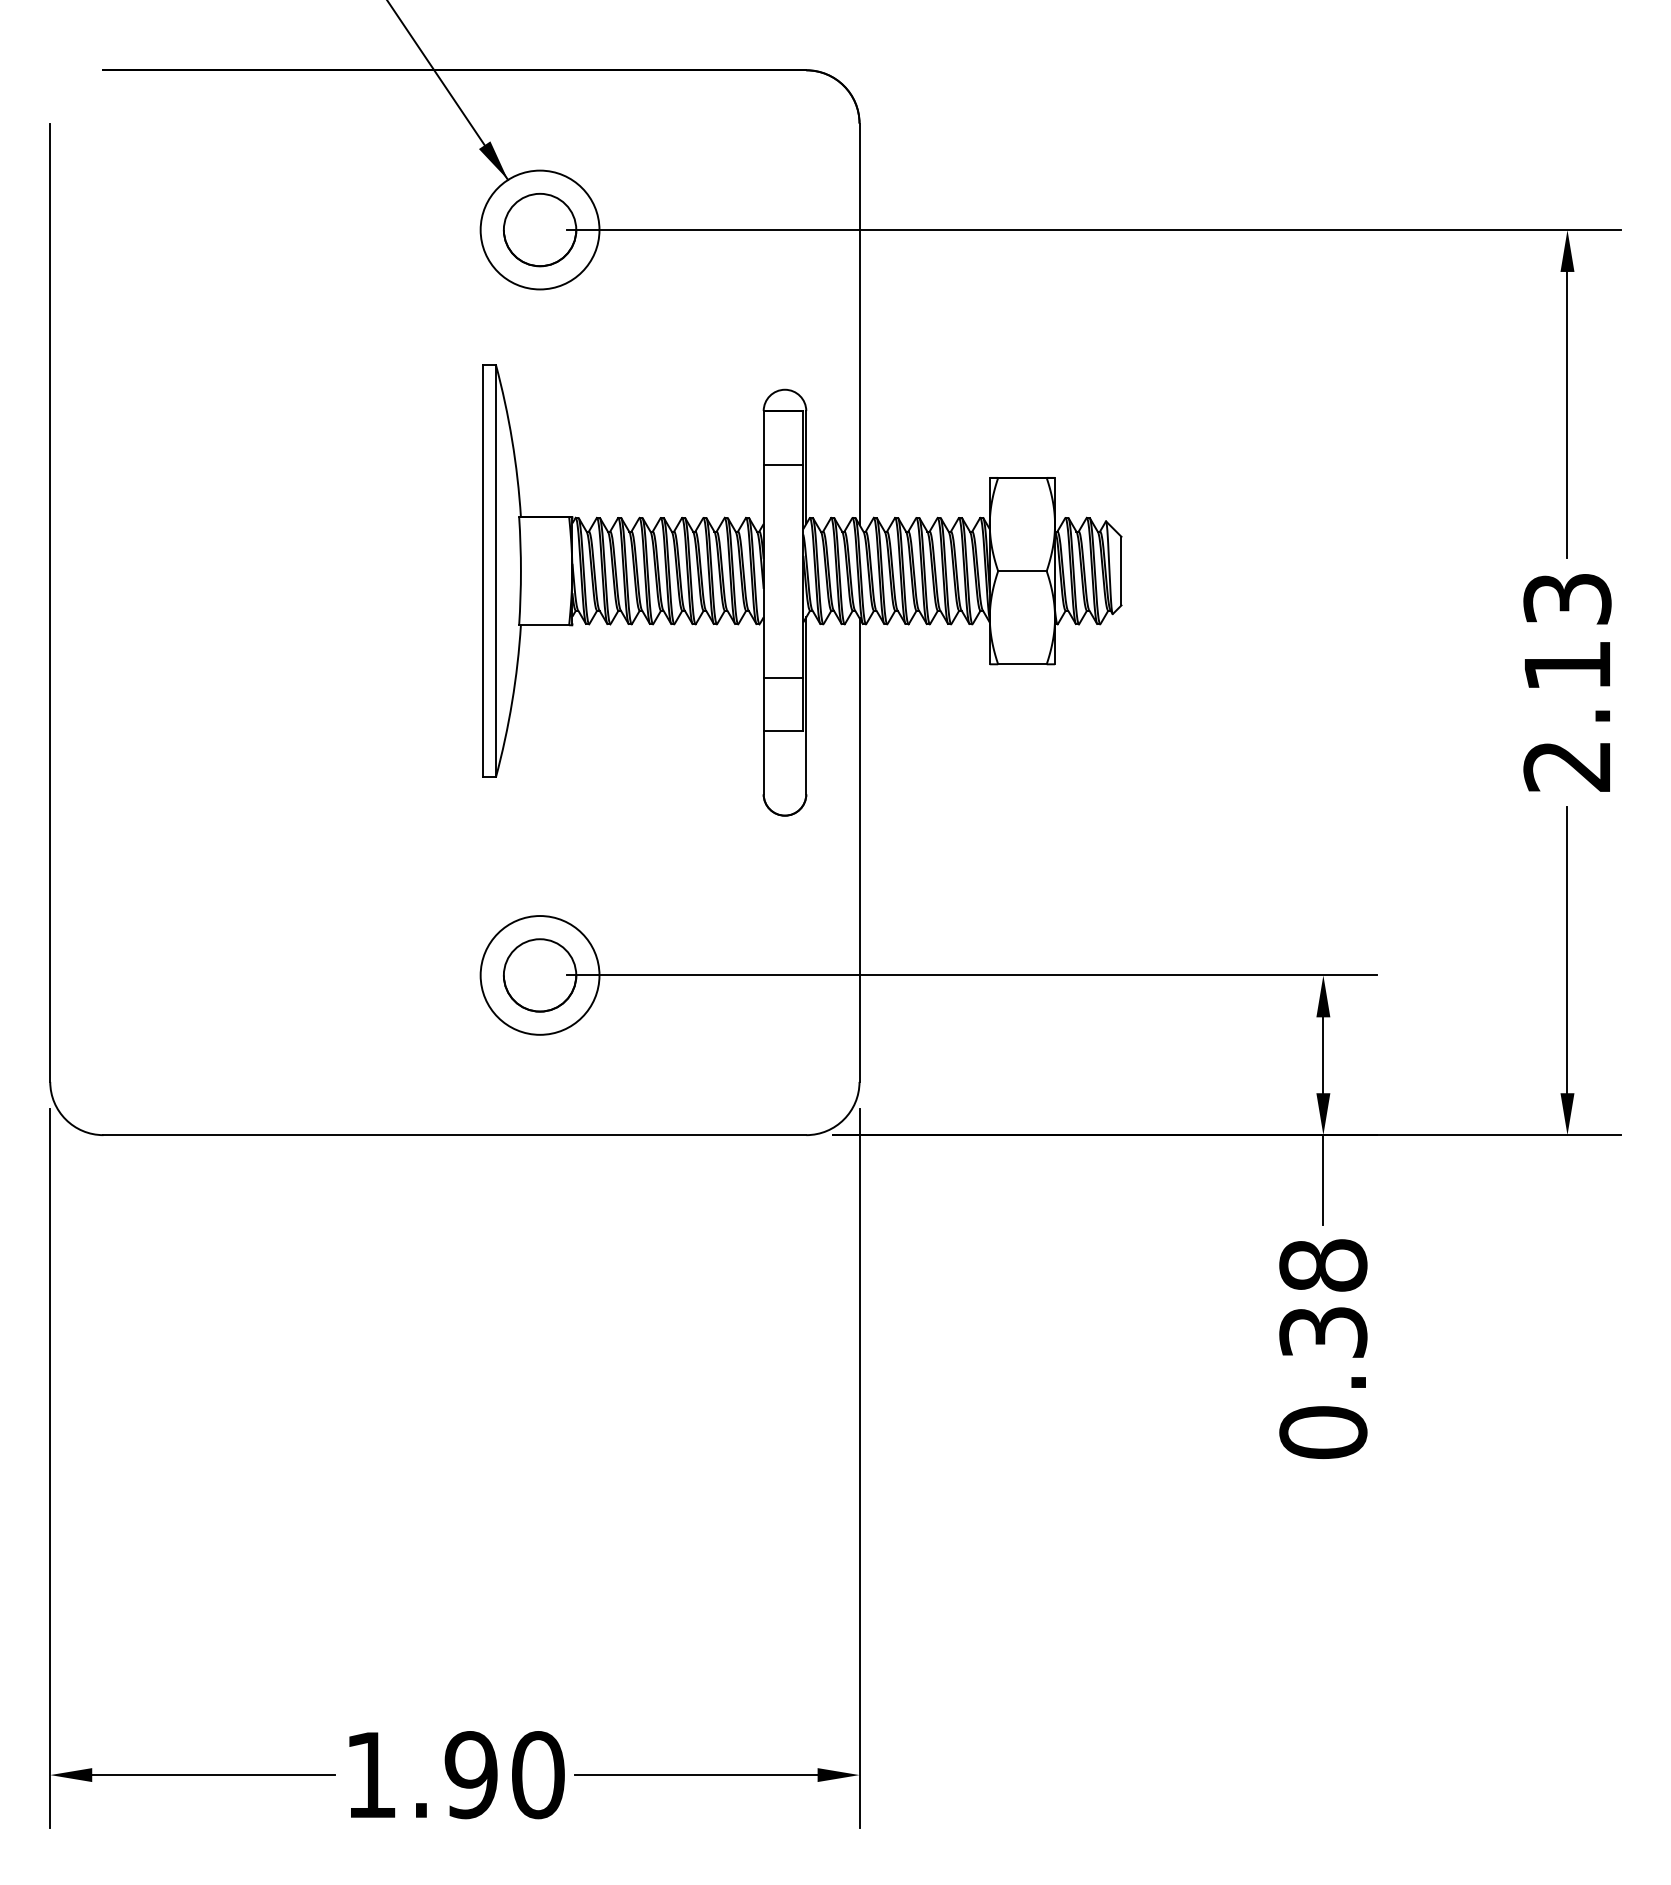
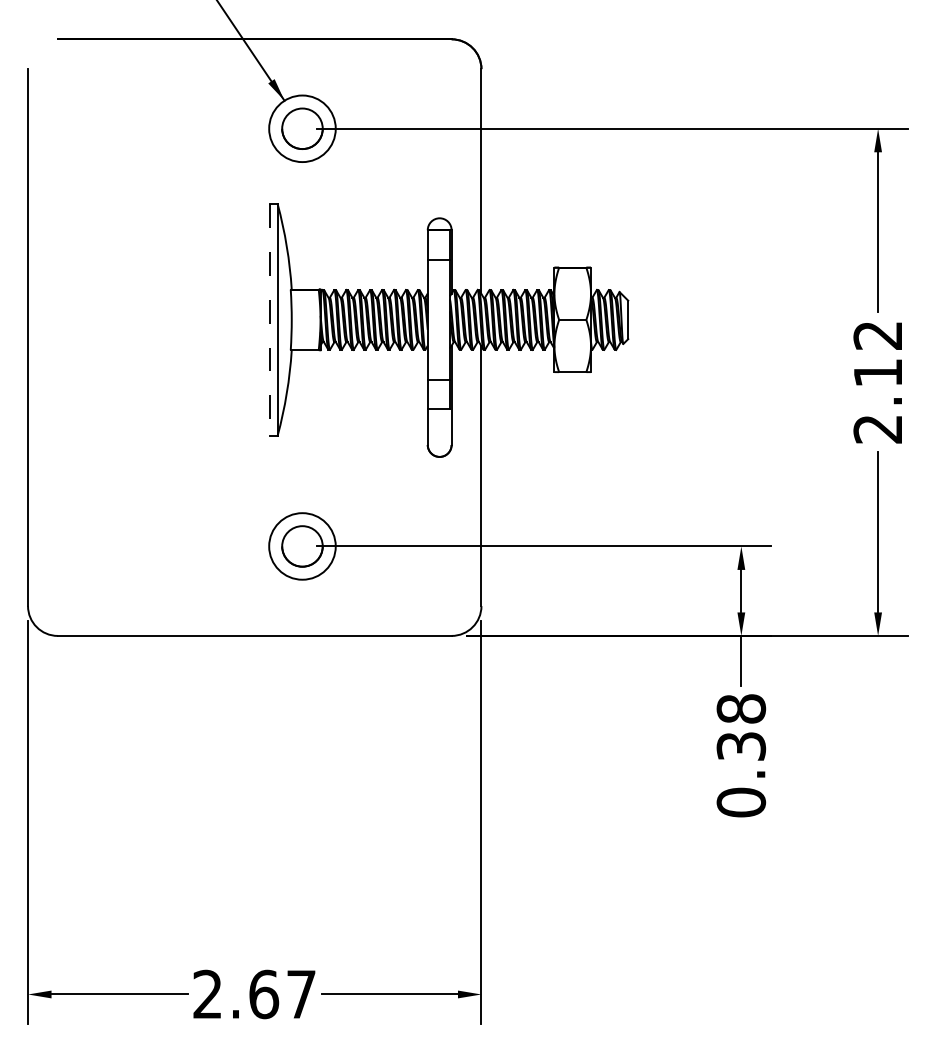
line: (483, 570) -> (270, 319), solid -> dashed
text: (1566, 598) -> (877, 335), 2.13 -> 2.12
text: (454, 1775) -> (254, 994), 1.90 -> 2.67

